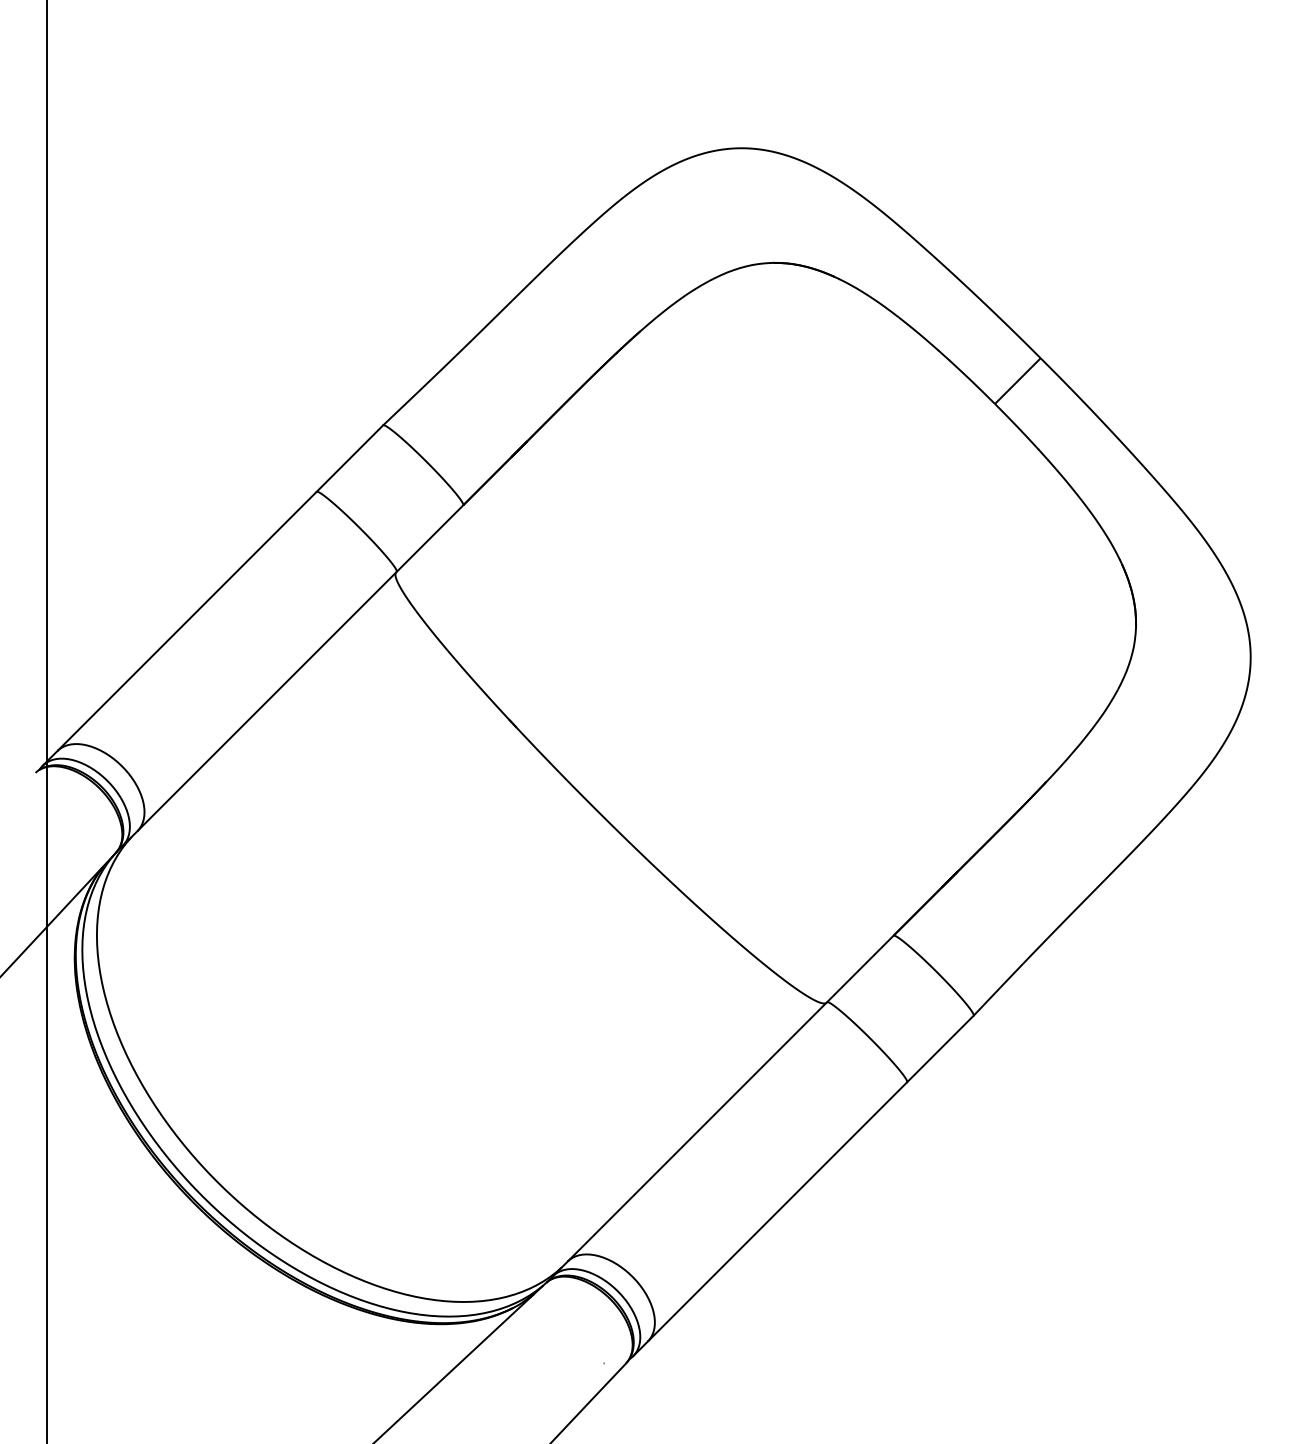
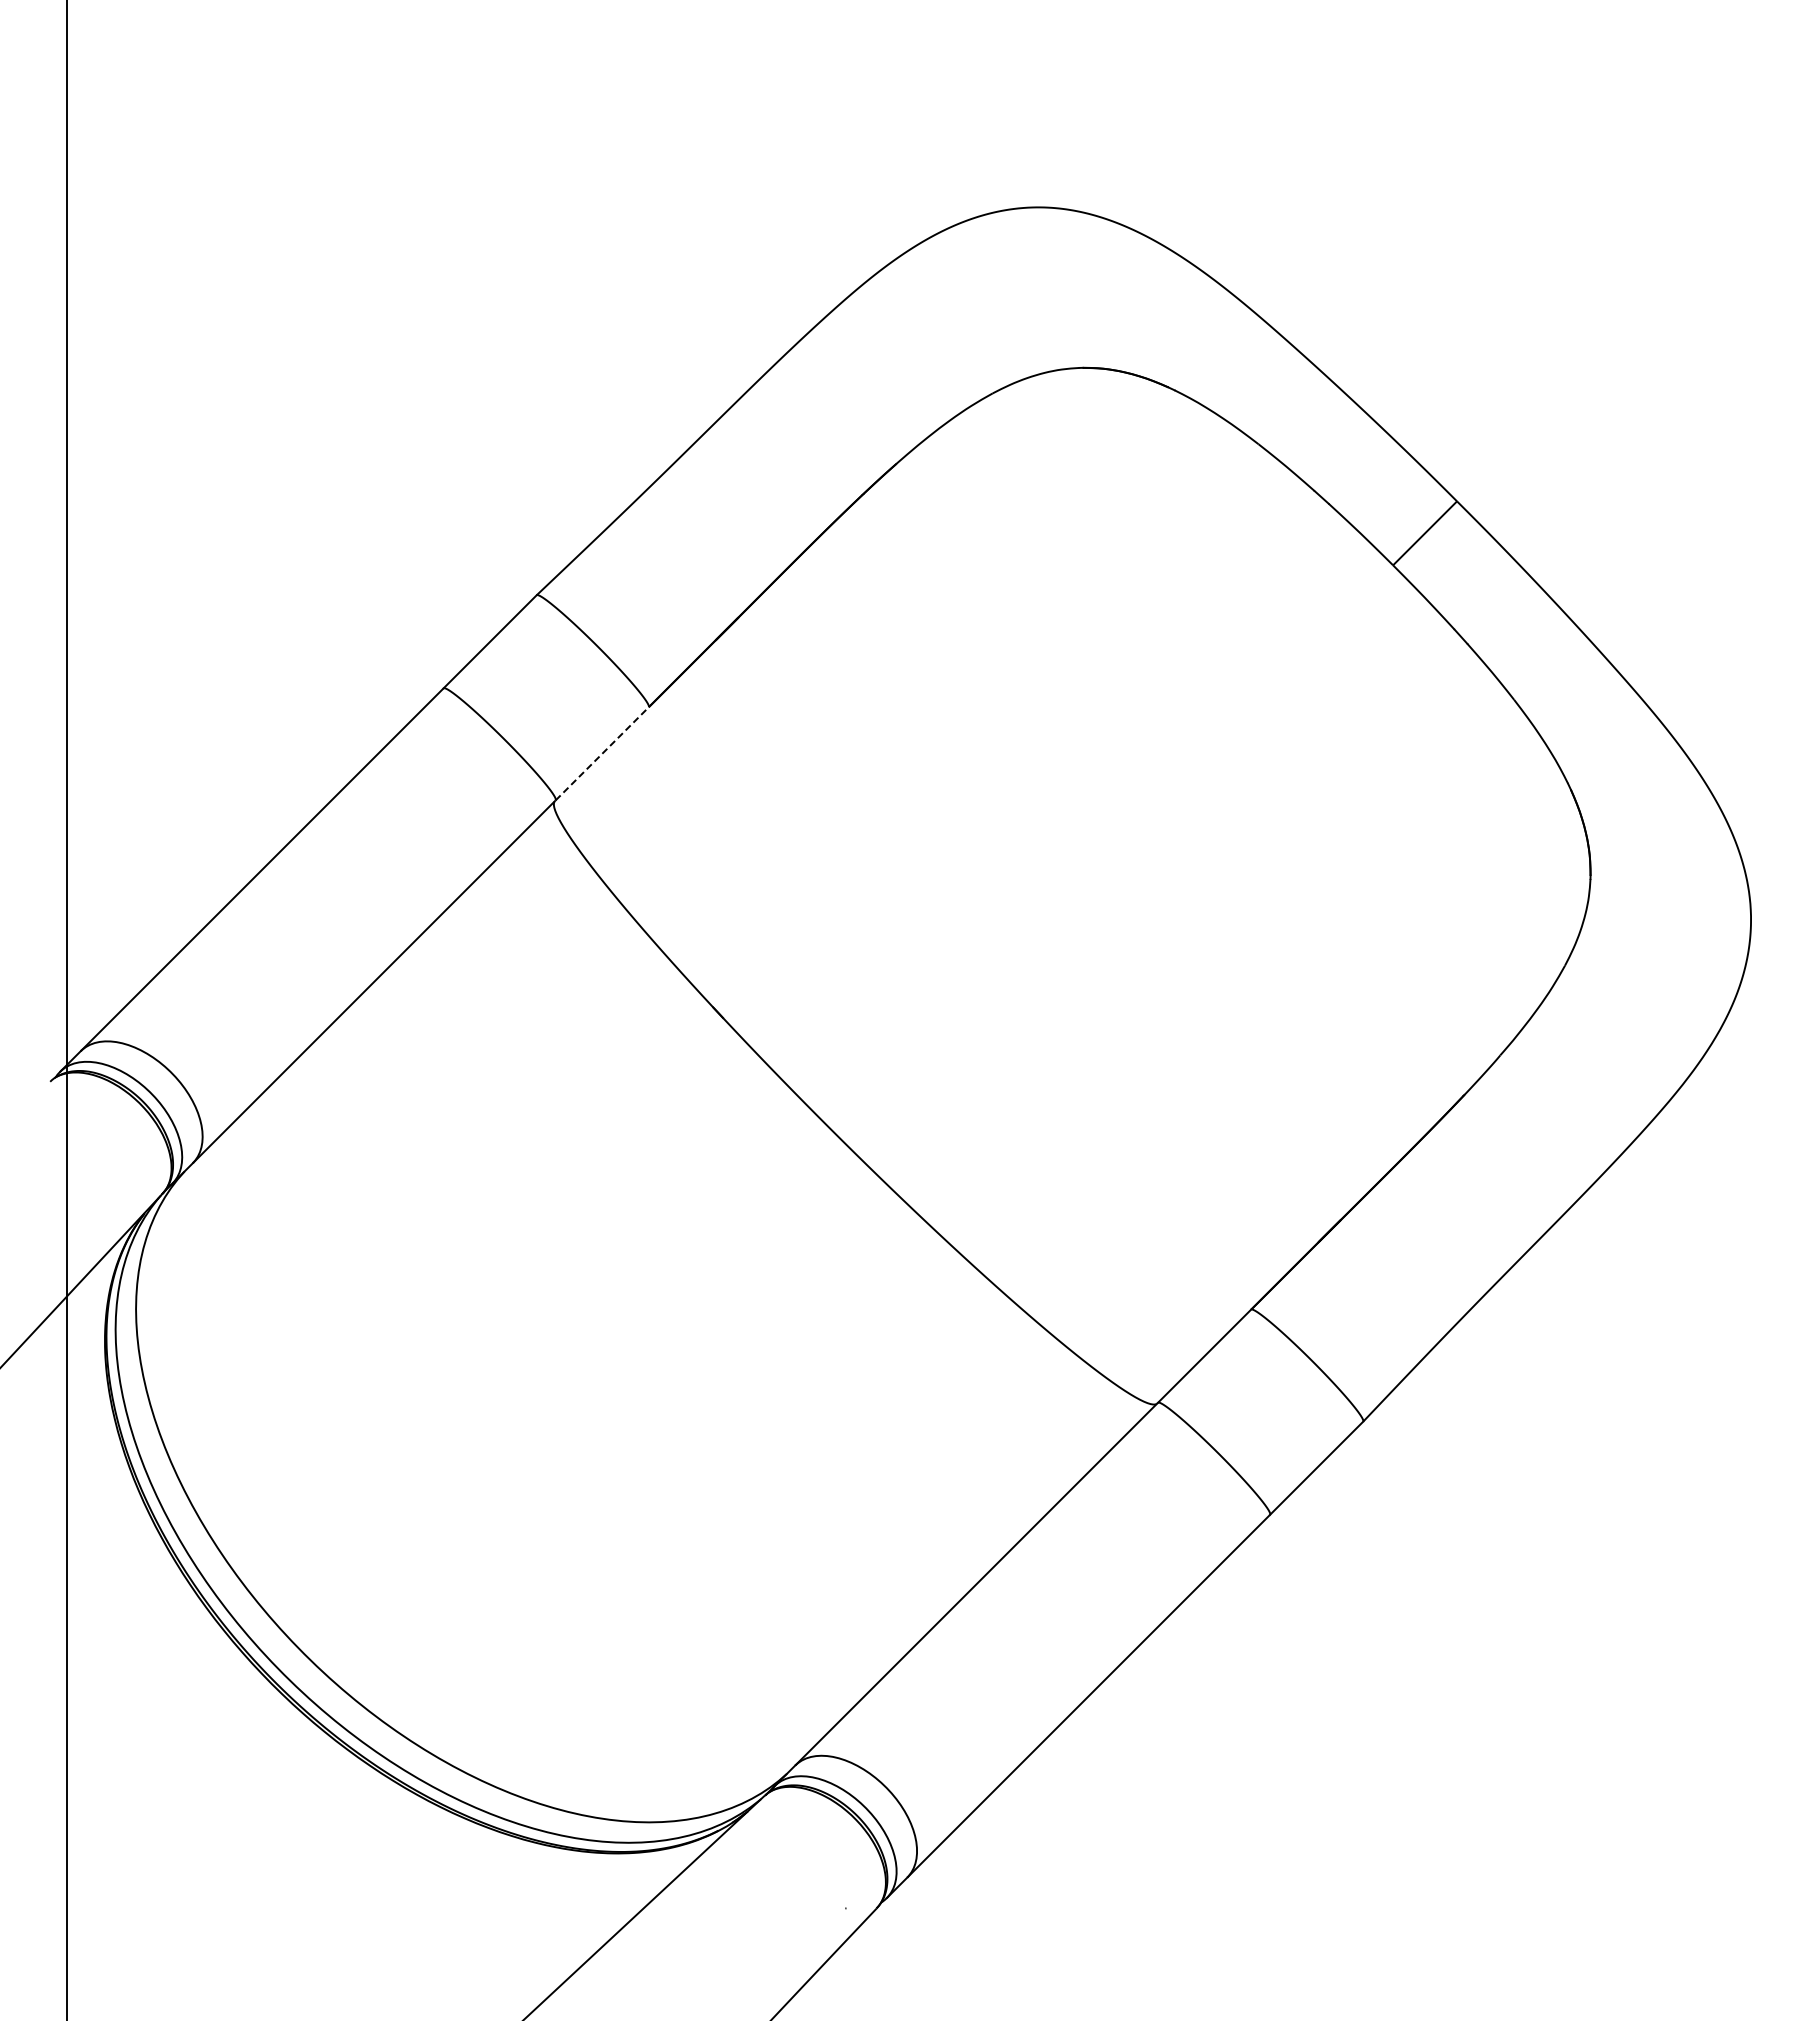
line: (430, 538) -> (602, 753), solid -> dashed

